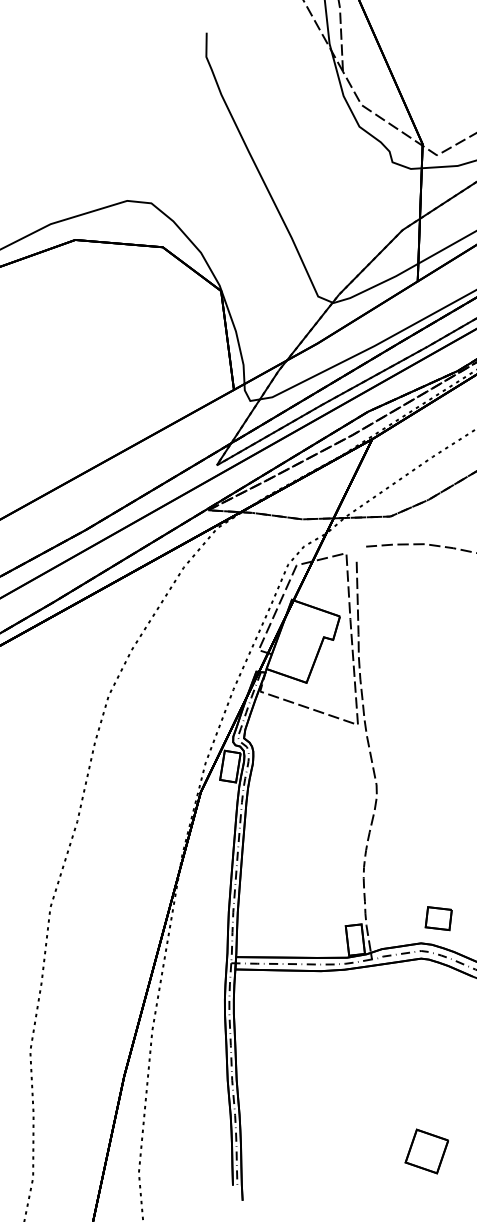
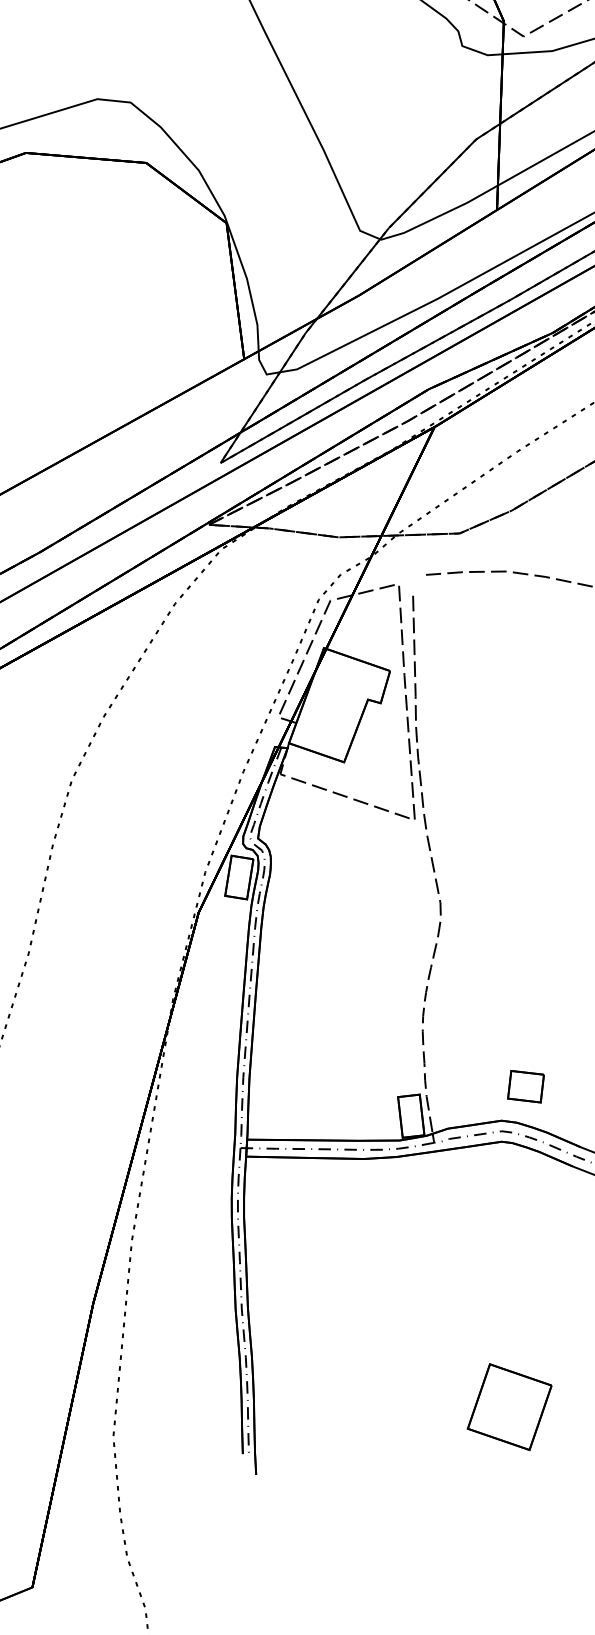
part: (426, 1151) -> (509, 1407), size x1.43

